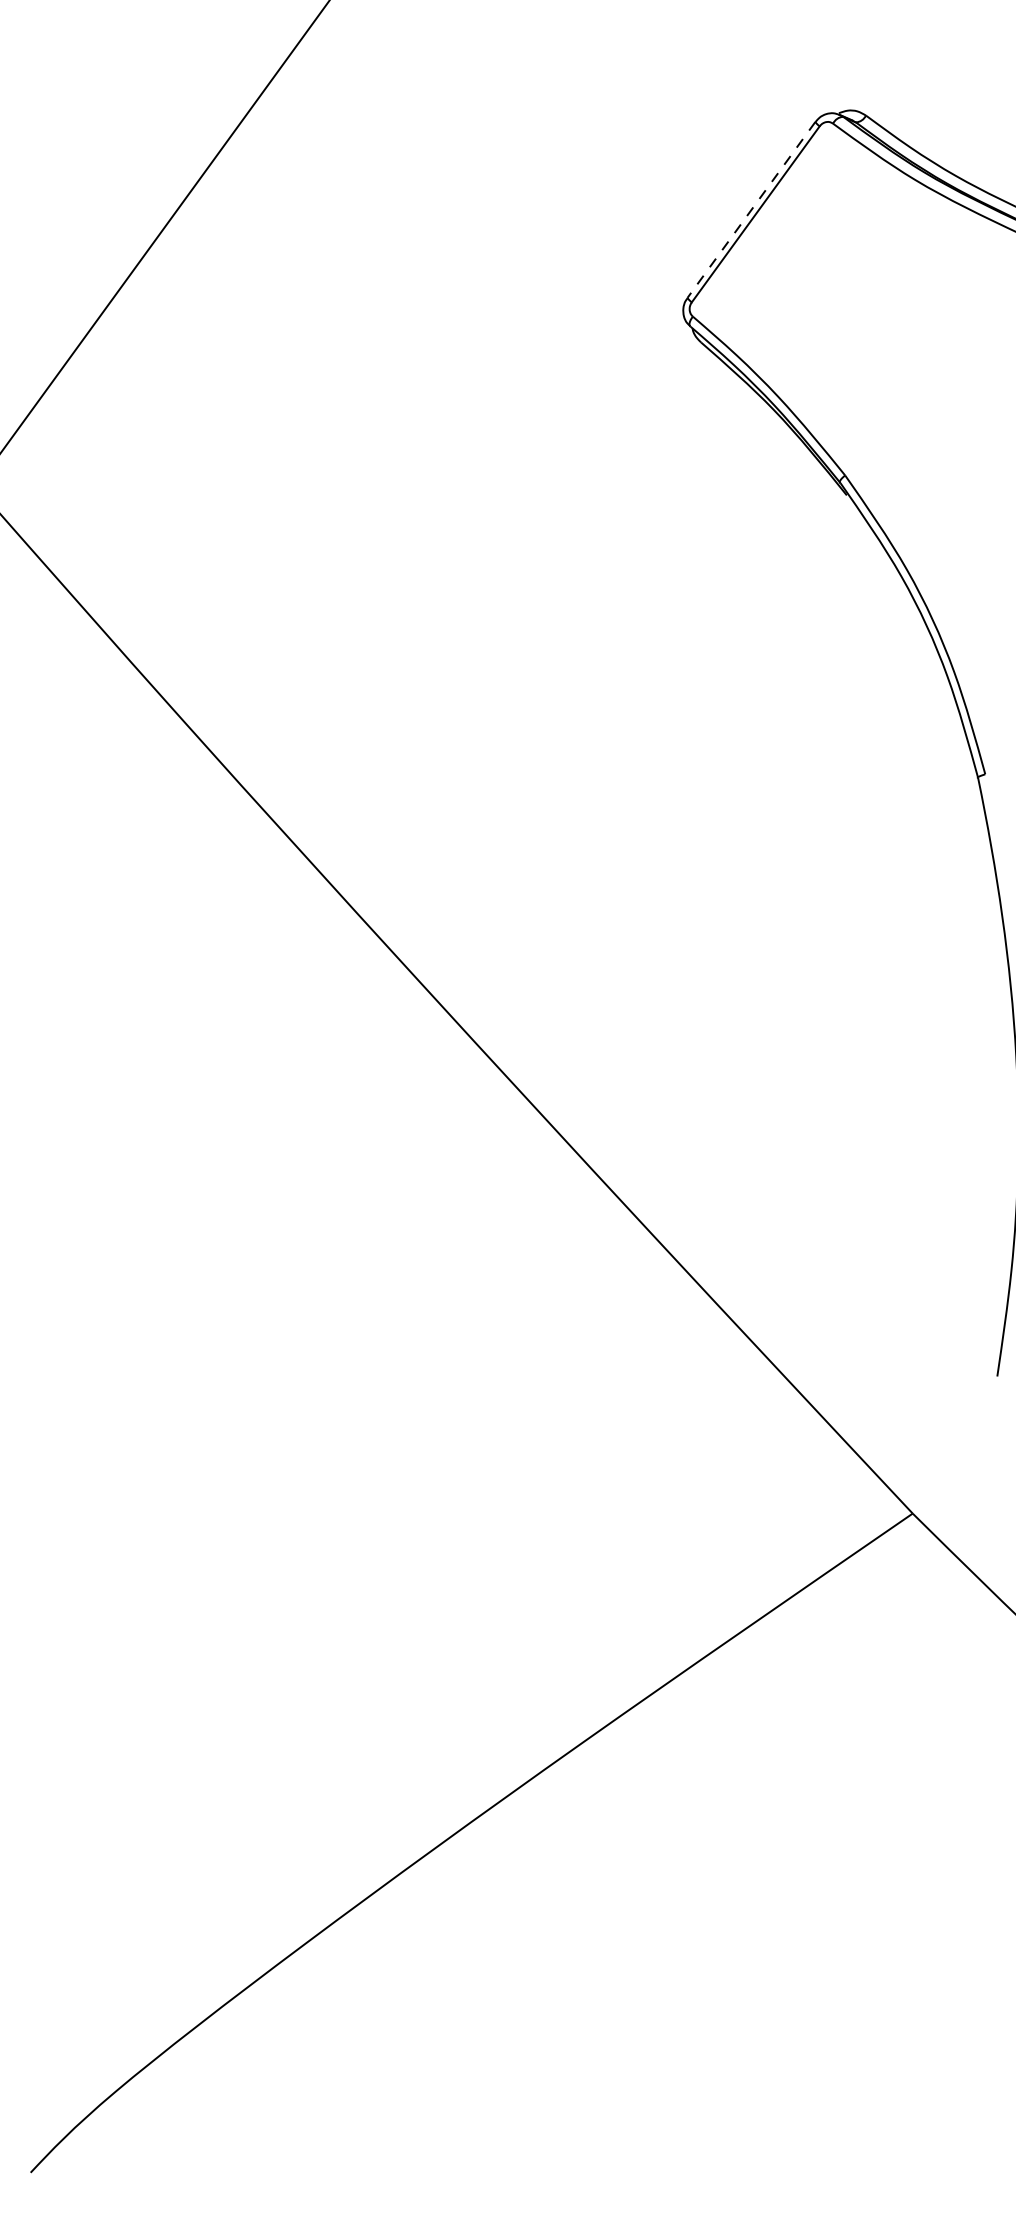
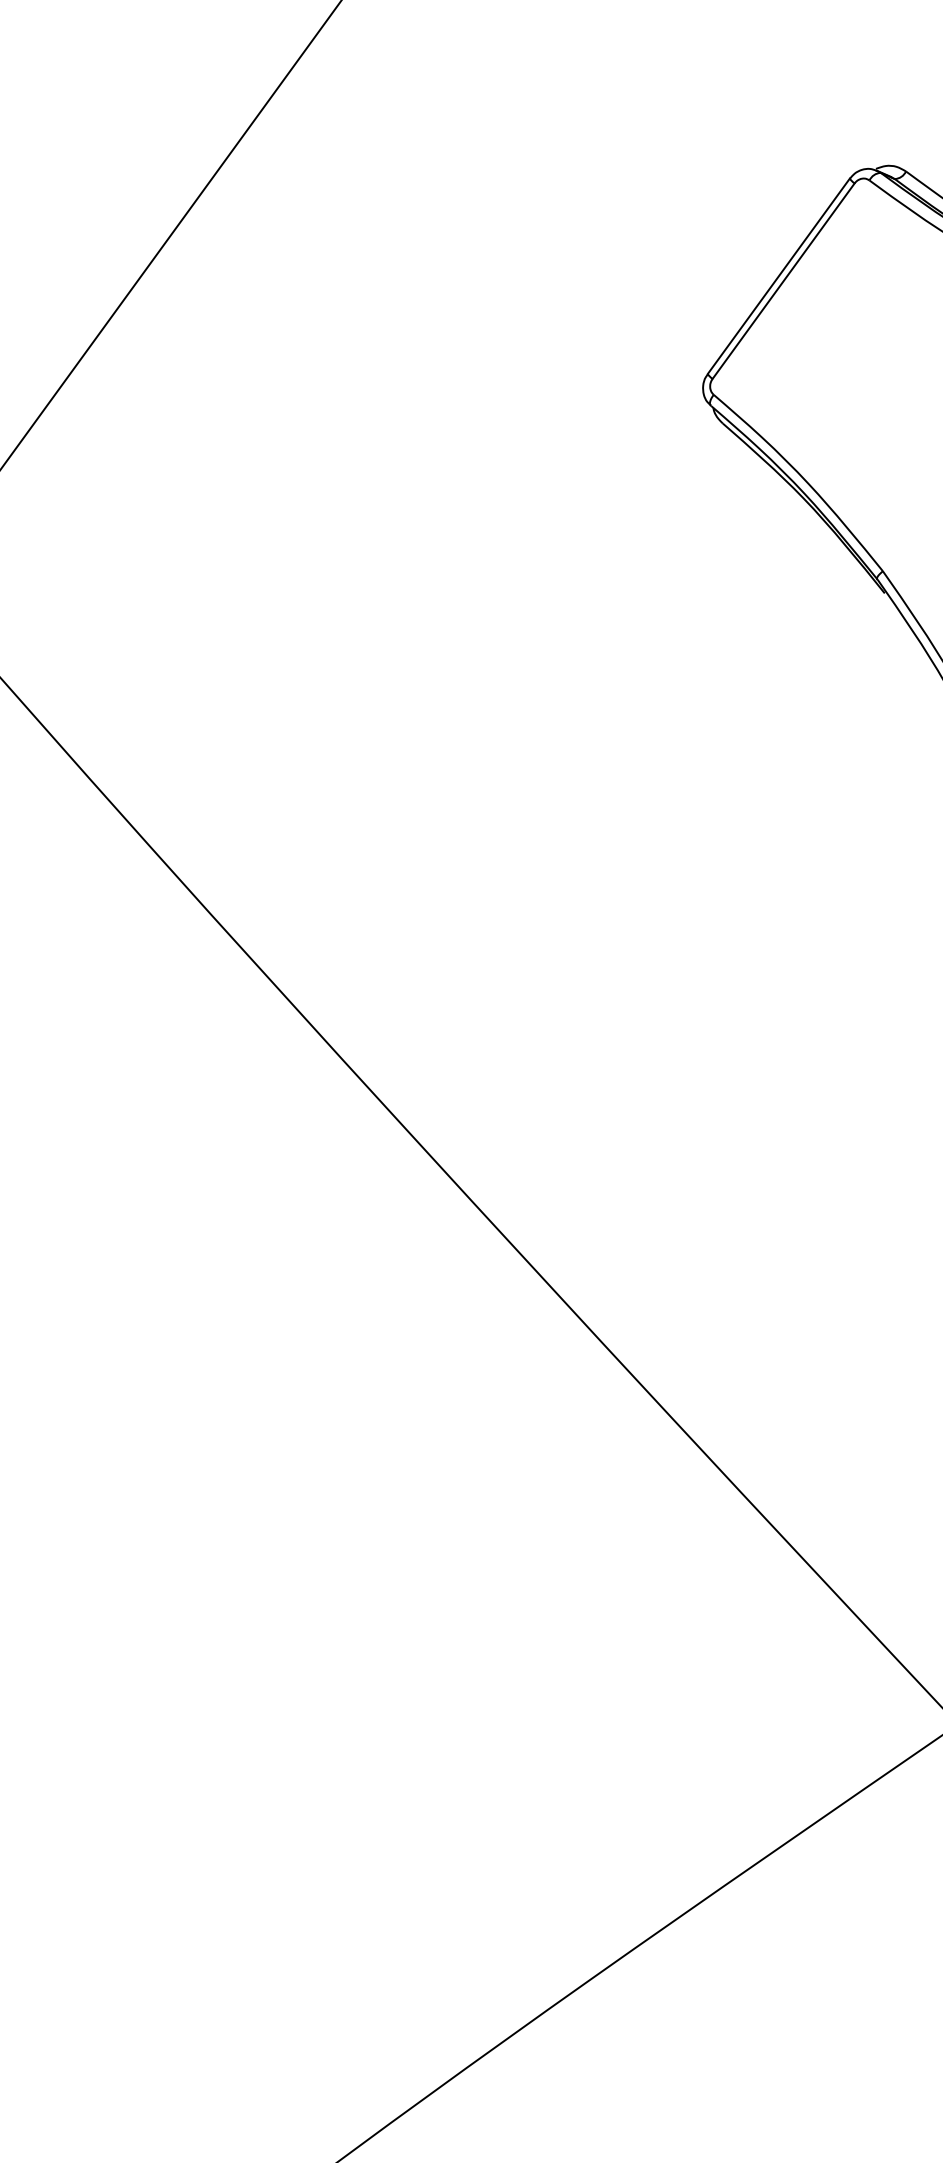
line: (751, 209) -> (778, 275), dashed -> solid

